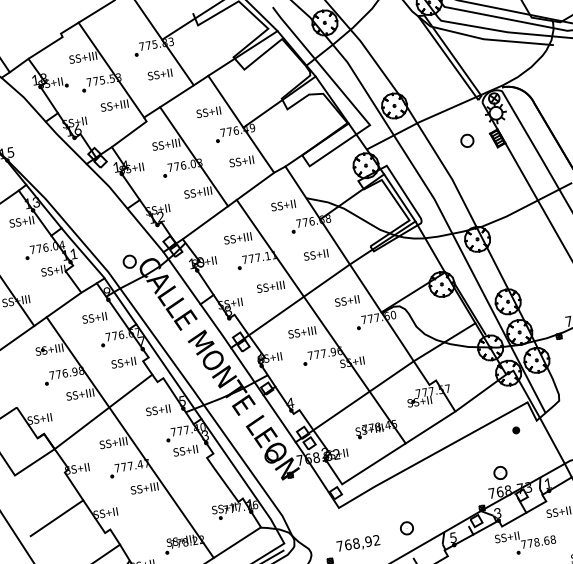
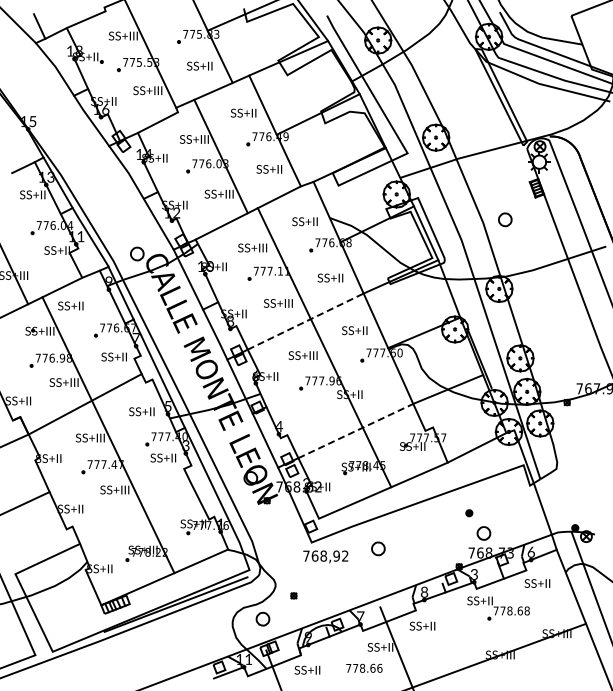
part: (467, 140) -> (505, 219), moved
line: (300, 299) -> (306, 321), solid -> dashed
text: (94, 317) -> (70, 305), moved
line: (363, 396) -> (355, 431), solid -> dashed
part: (516, 430) -> (469, 513), moved
text: (547, 482) -> (530, 551), 1 -> 6
part: (407, 527) -> (378, 548), moved
text: (453, 536) -> (424, 591), 5 -> 8
text: (358, 543) -> (325, 556), moved

